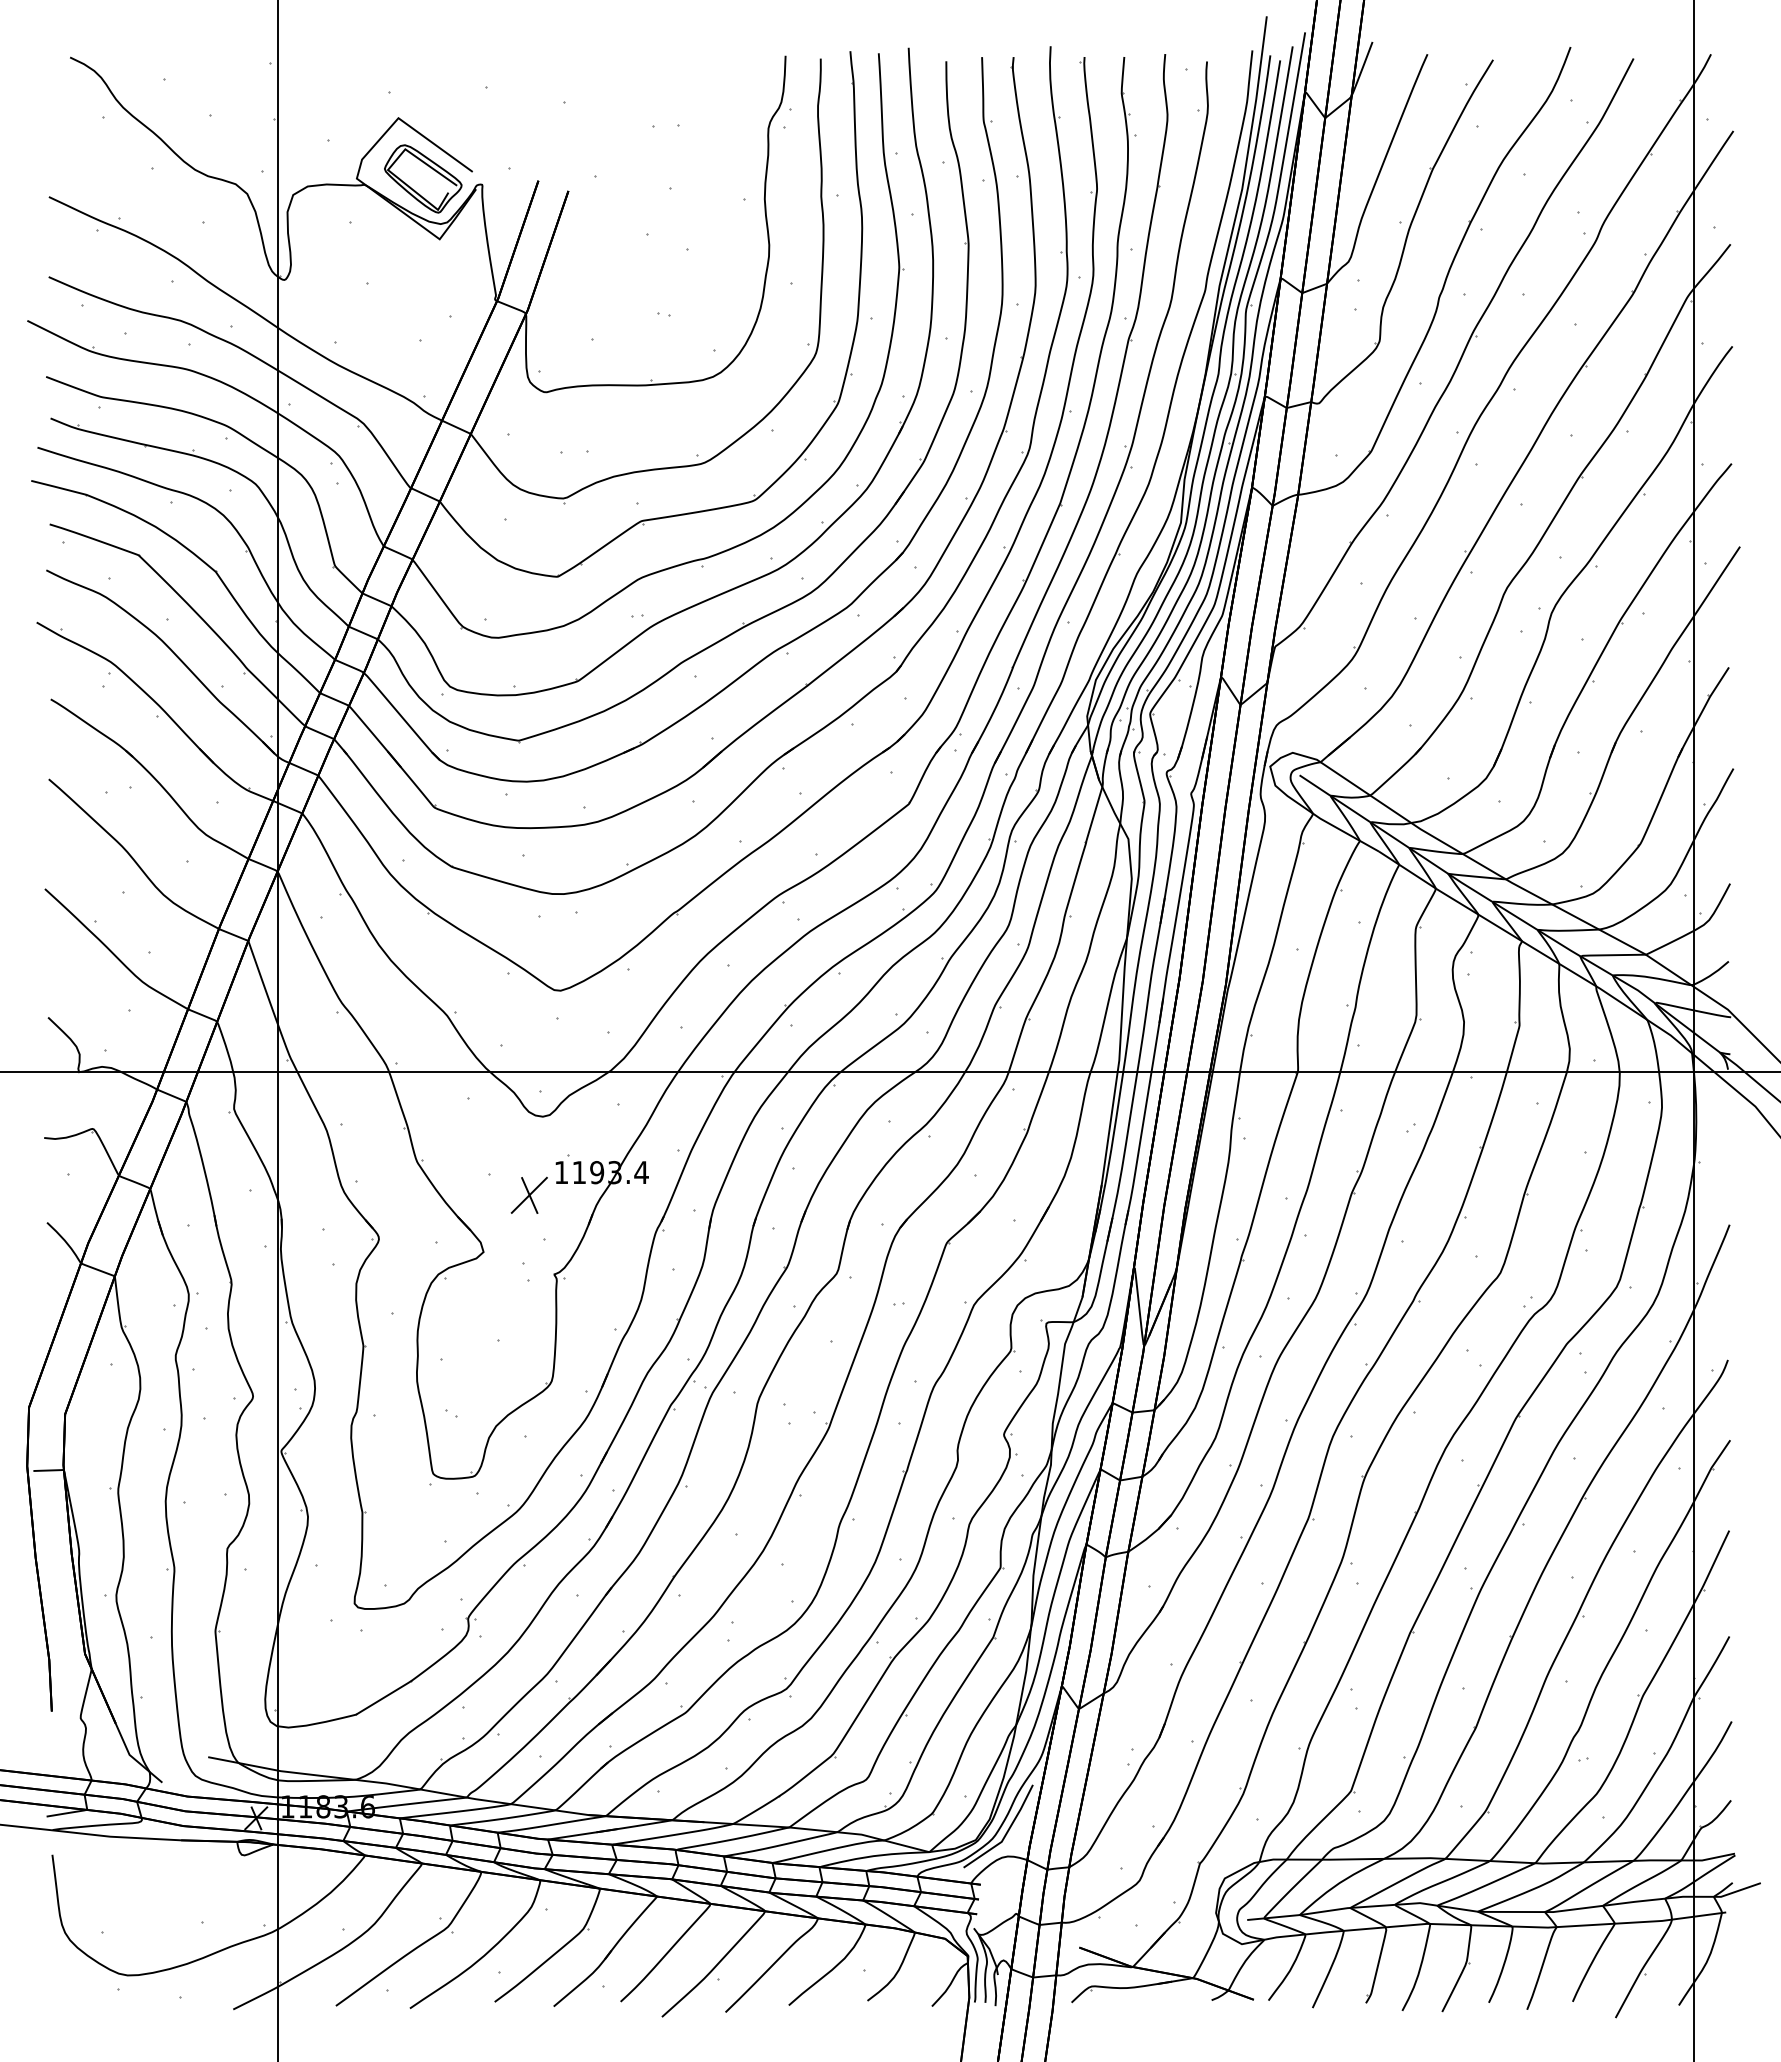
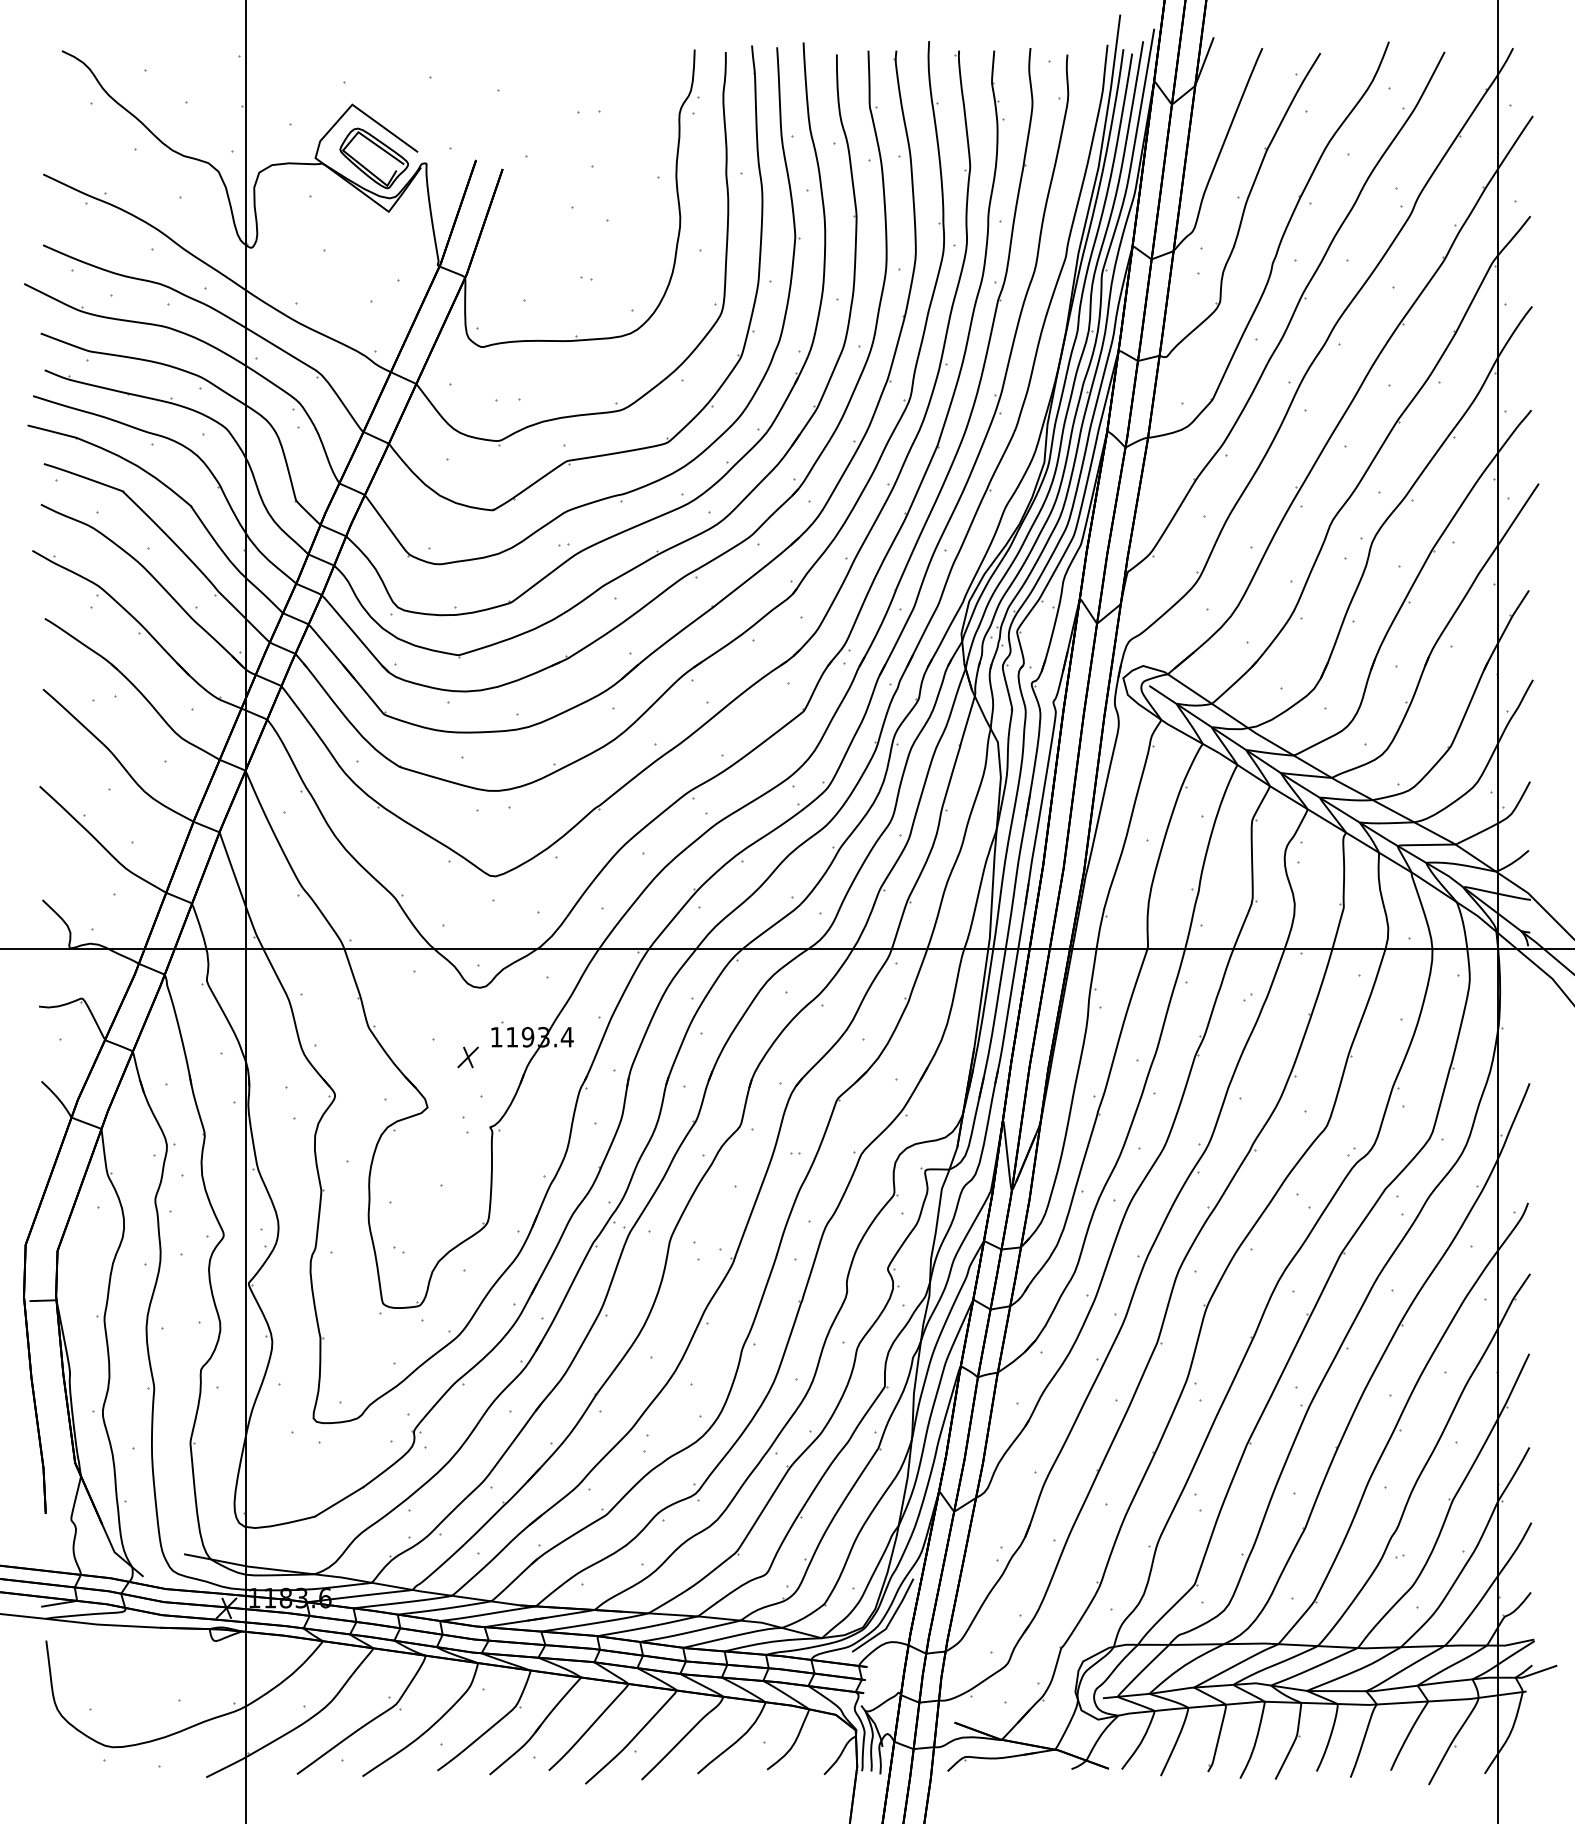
part: (529, 1195) -> (468, 1057), size x0.62

